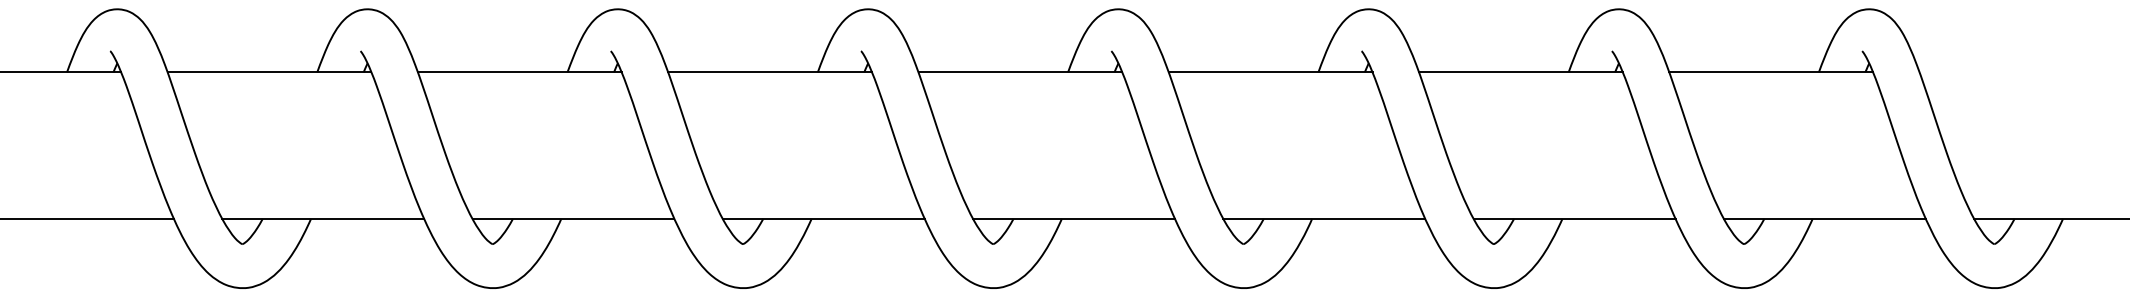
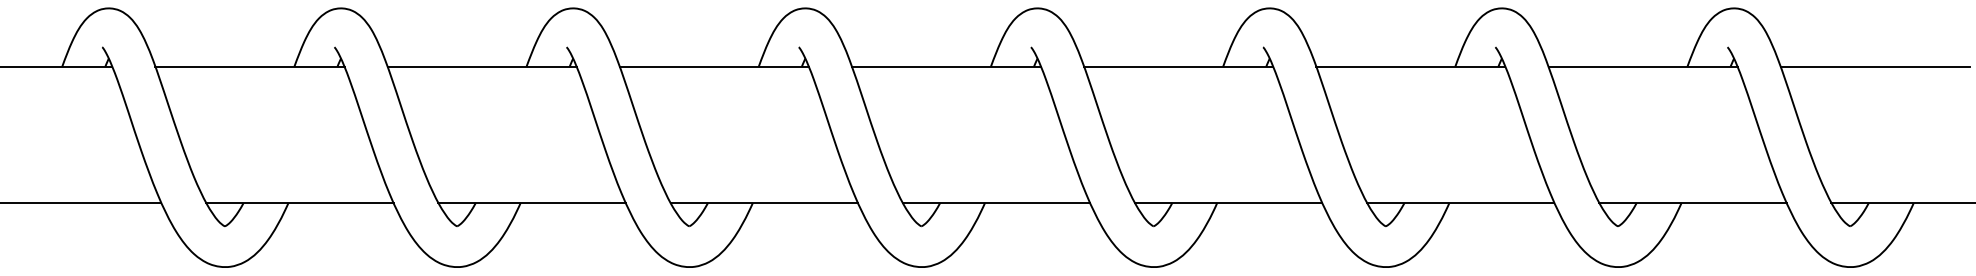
line: (2021, 72) -> (1875, 67), added

